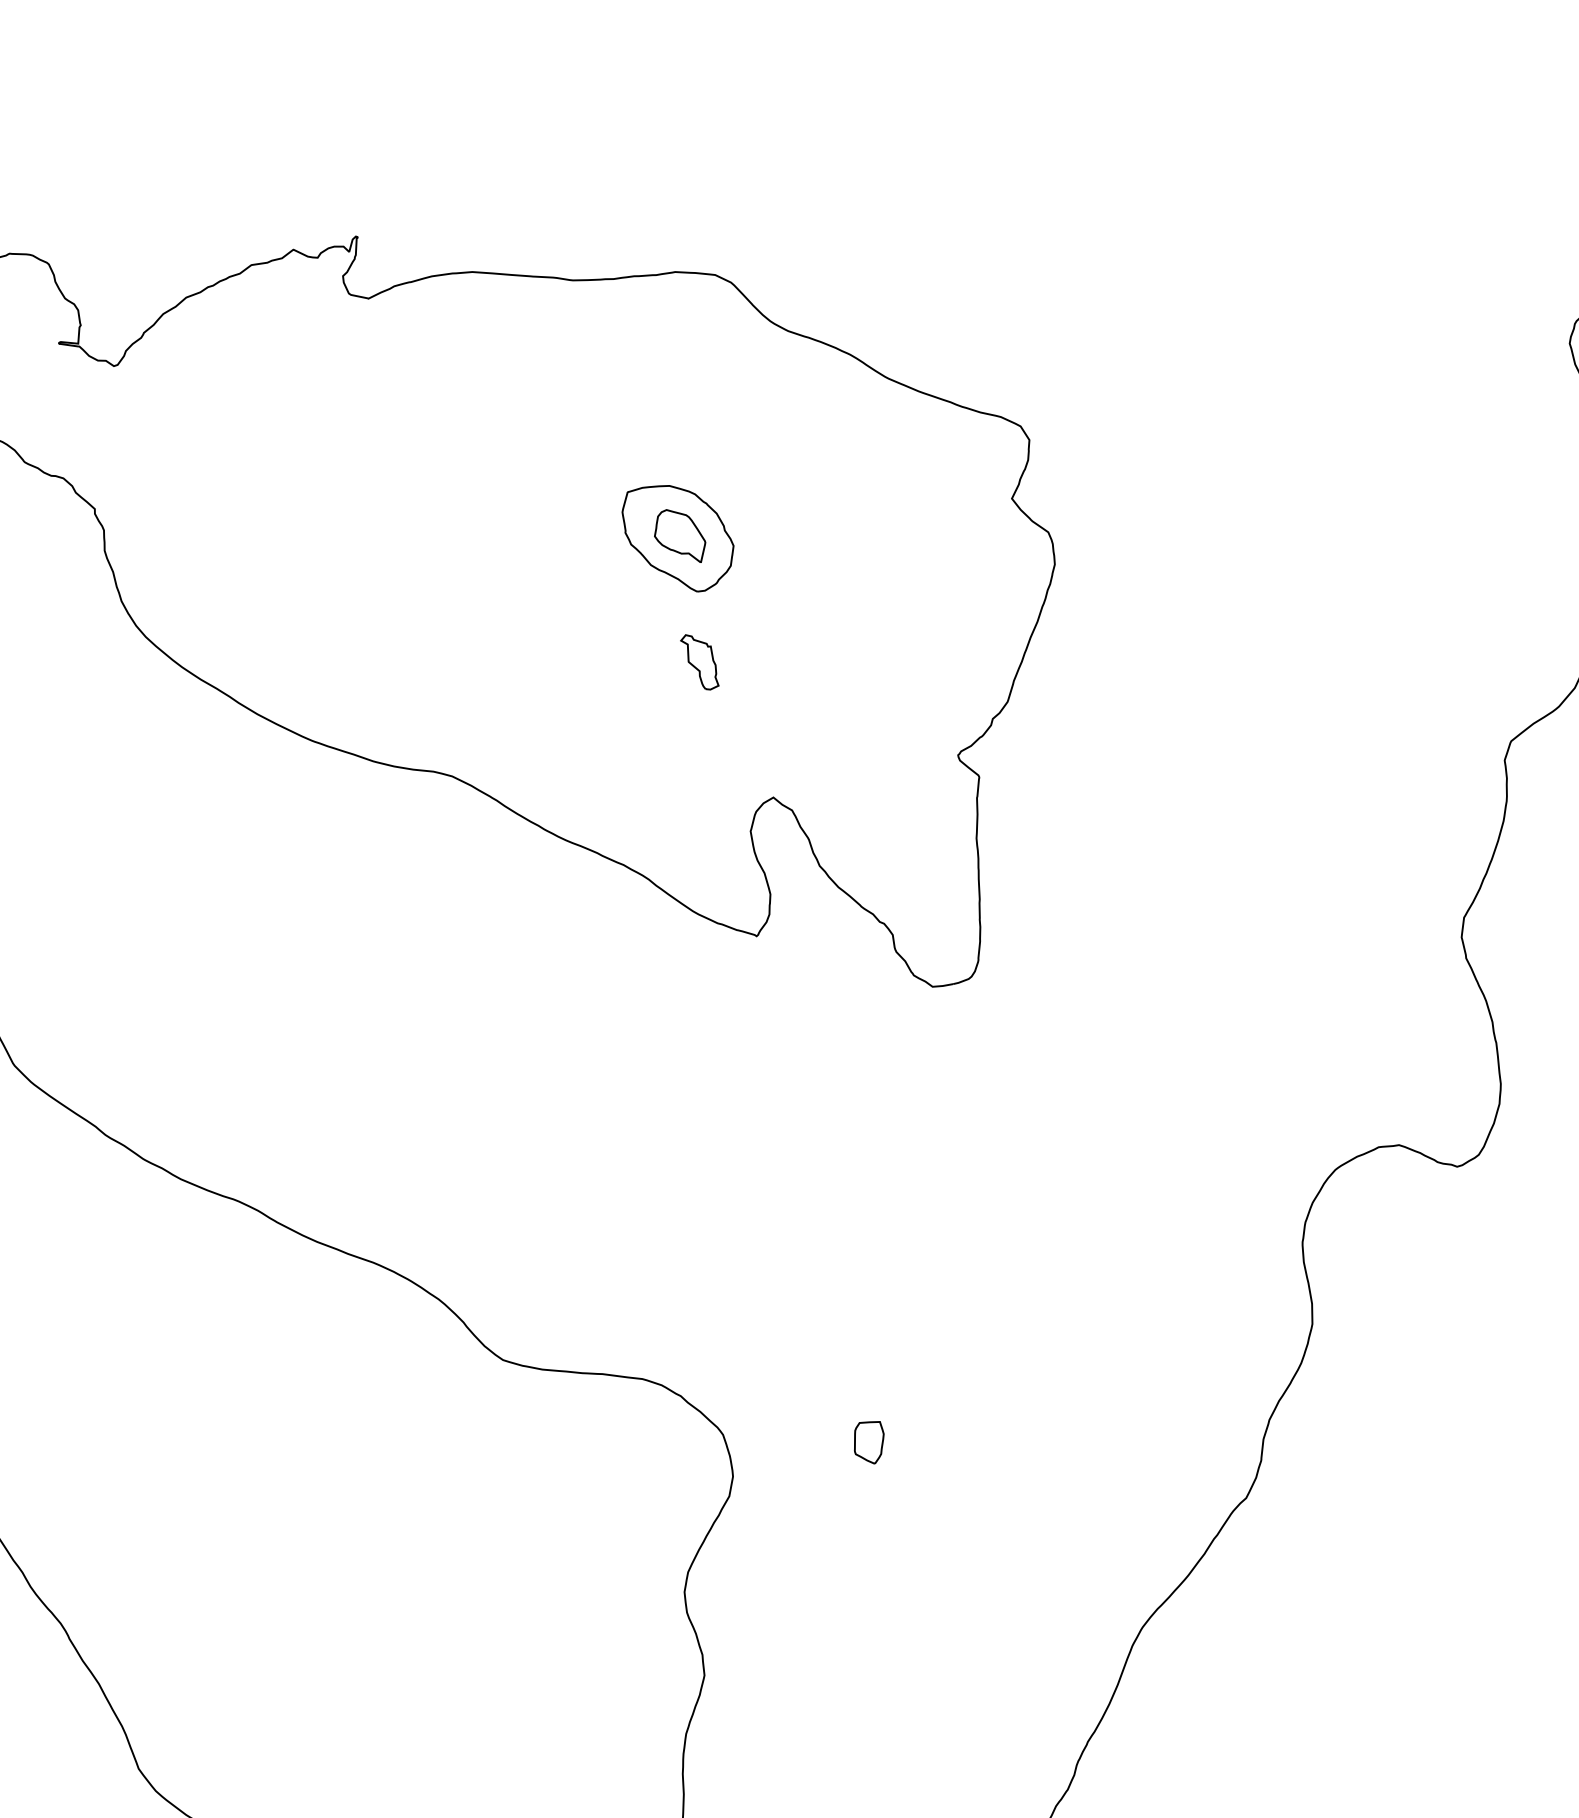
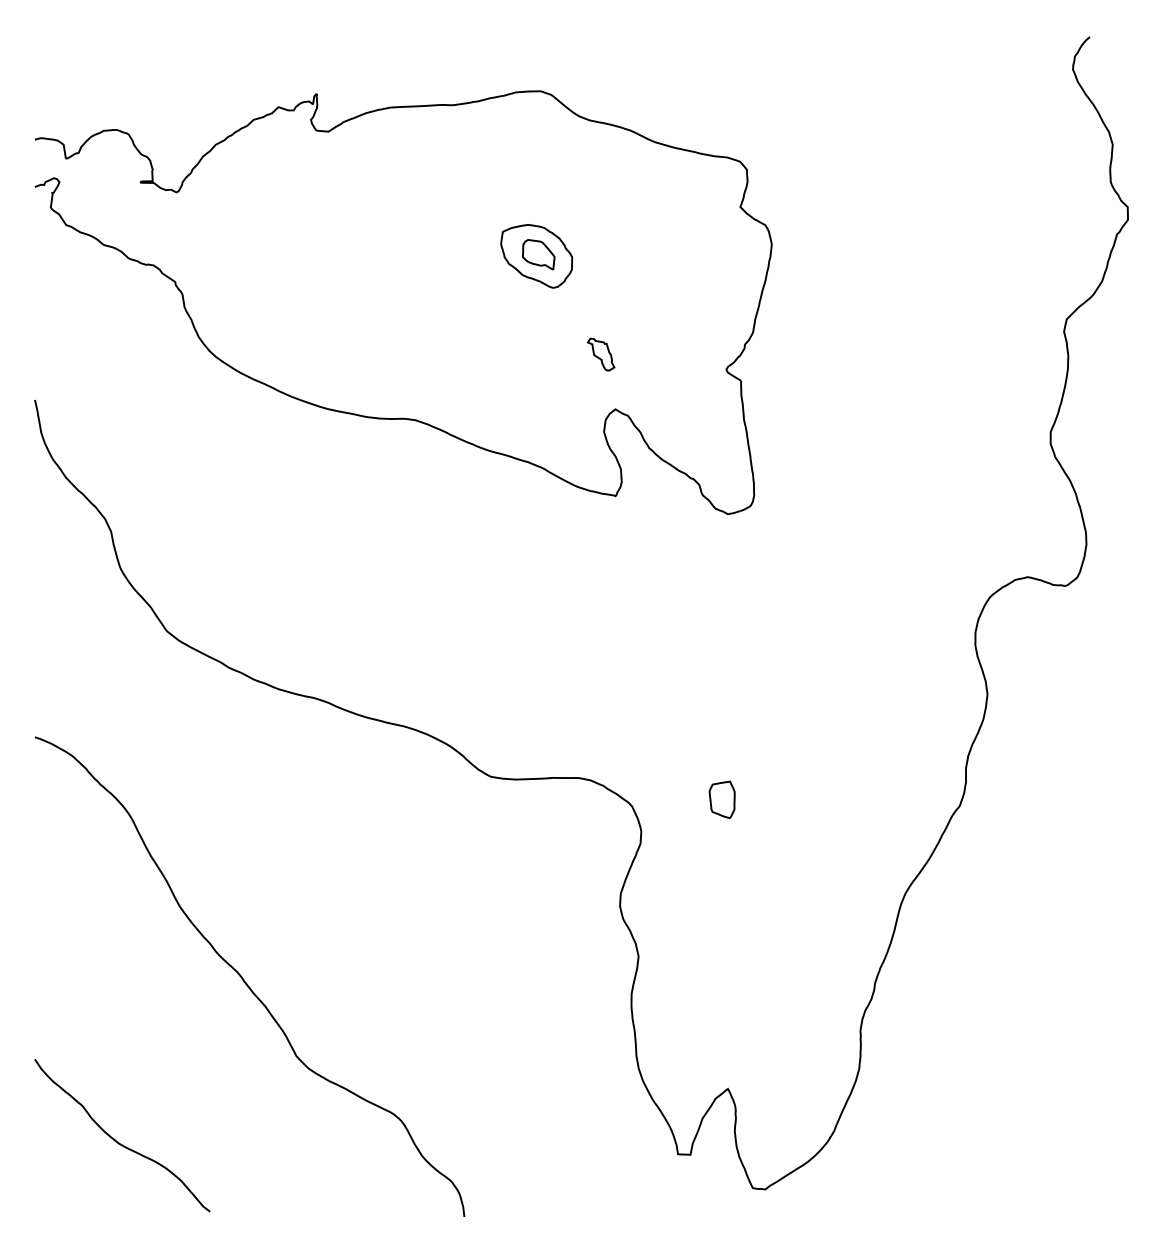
part: (698, 662) -> (600, 354), moved
part: (868, 1441) -> (722, 799), size x1.4

